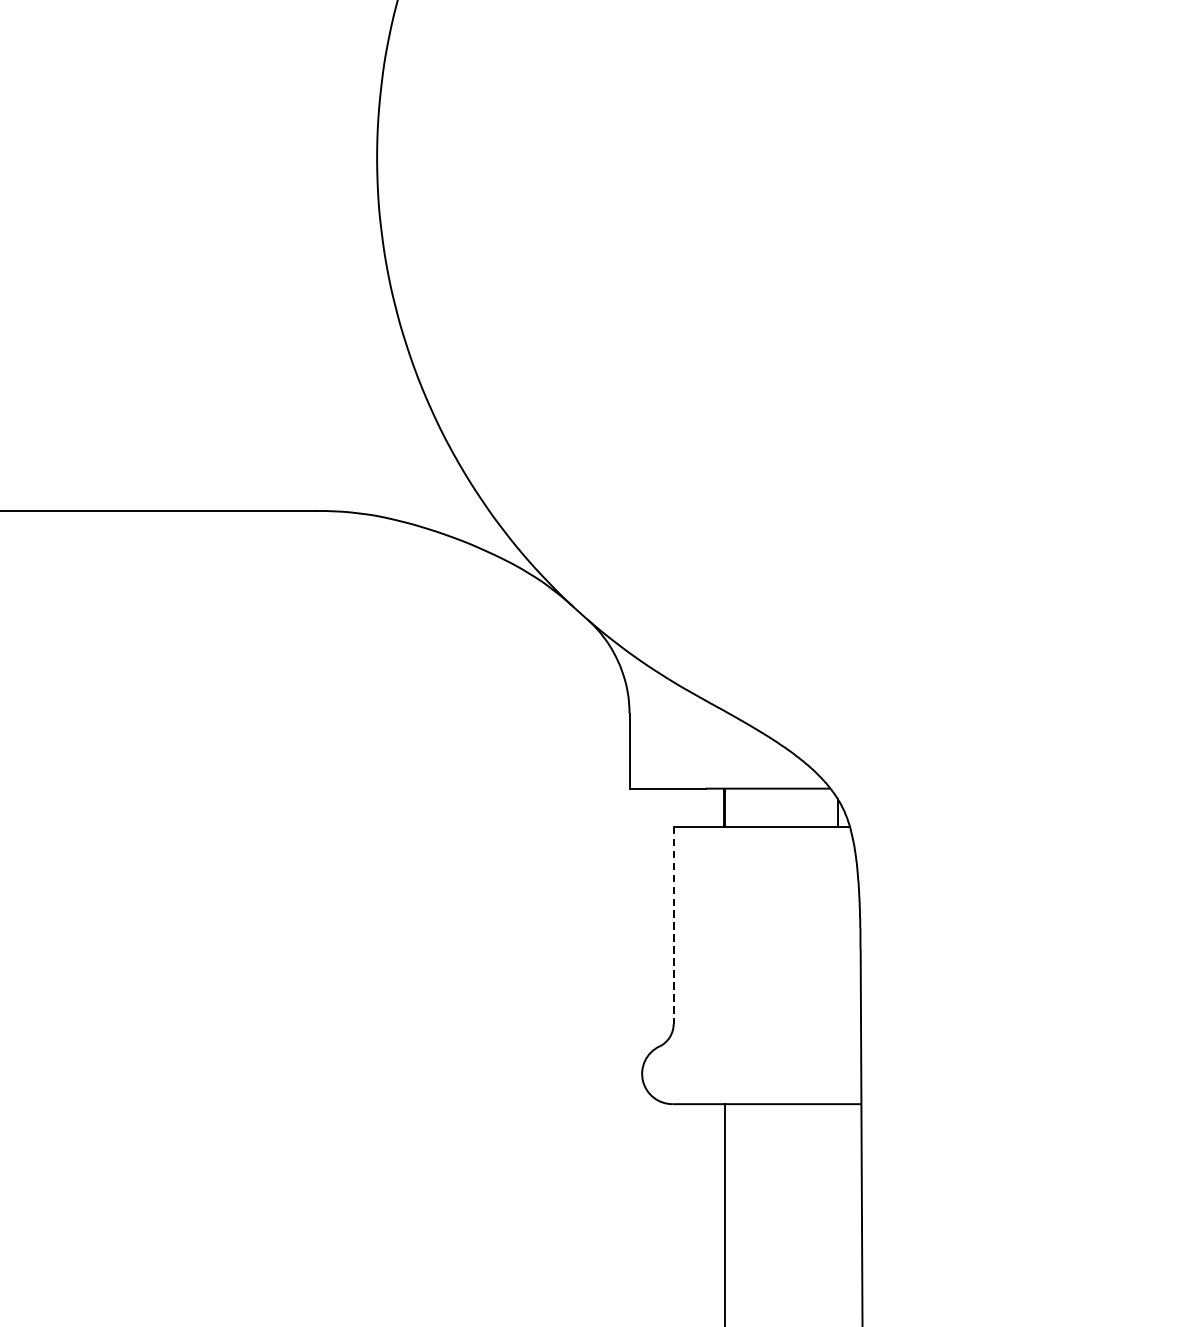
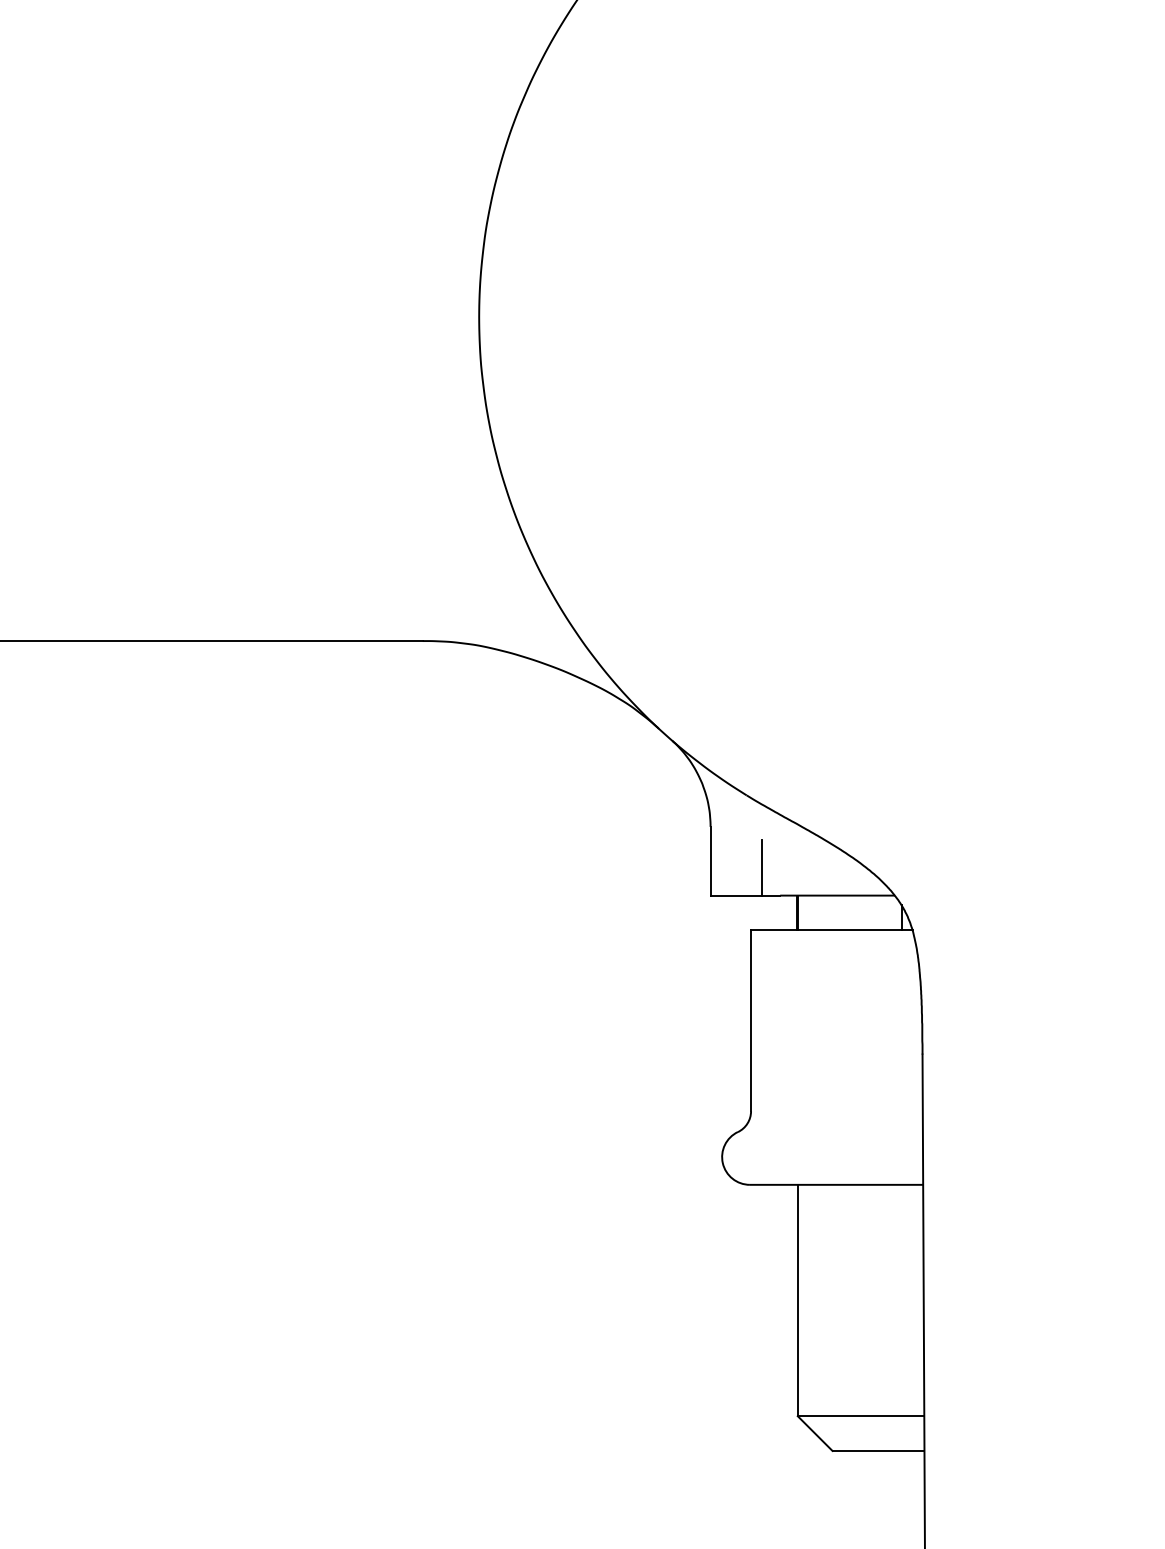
line: (686, 757) -> (762, 867), added
line: (674, 925) -> (751, 1021), dashed -> solid

